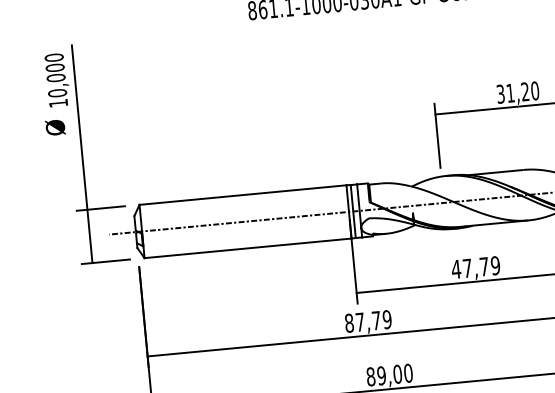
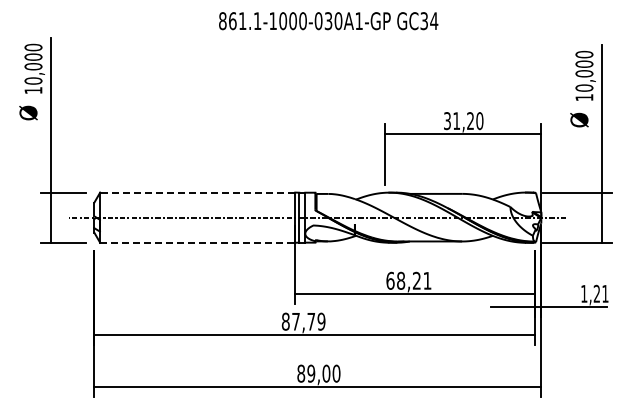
line: (242, 195) -> (197, 192), solid -> dashed
line: (247, 248) -> (197, 242), solid -> dashed
text: (475, 267) -> (408, 280), 47,79 -> 68,21

